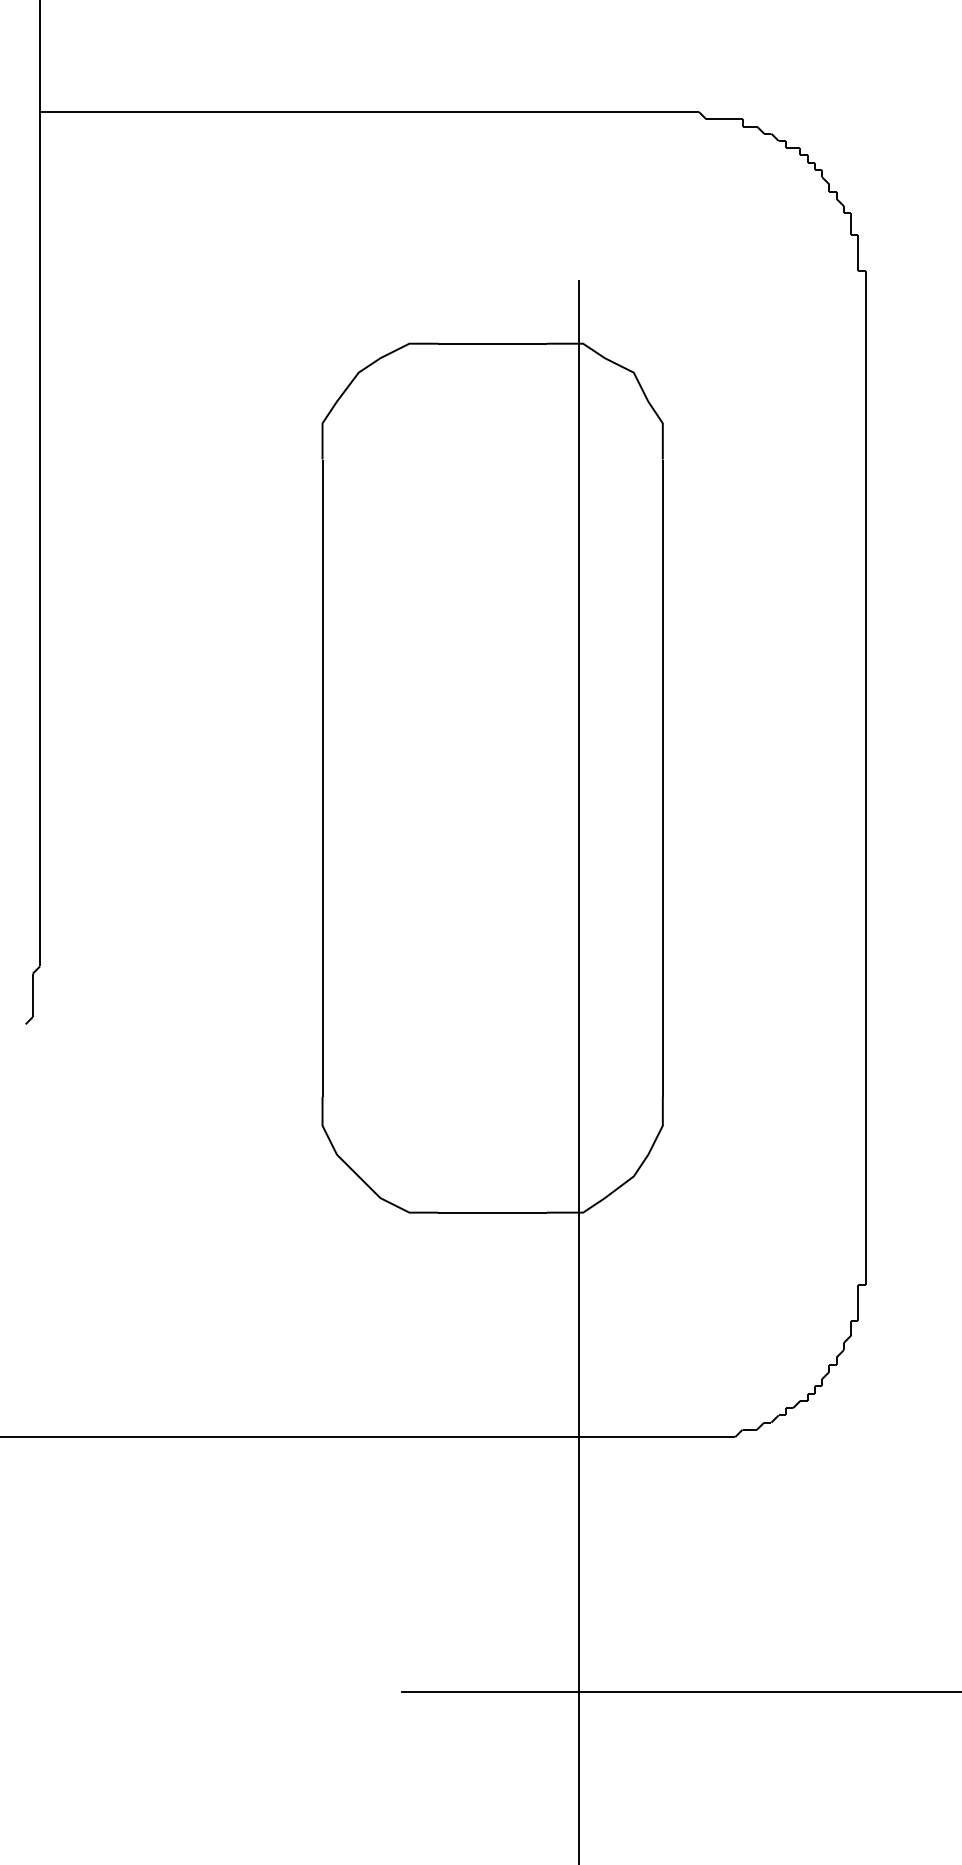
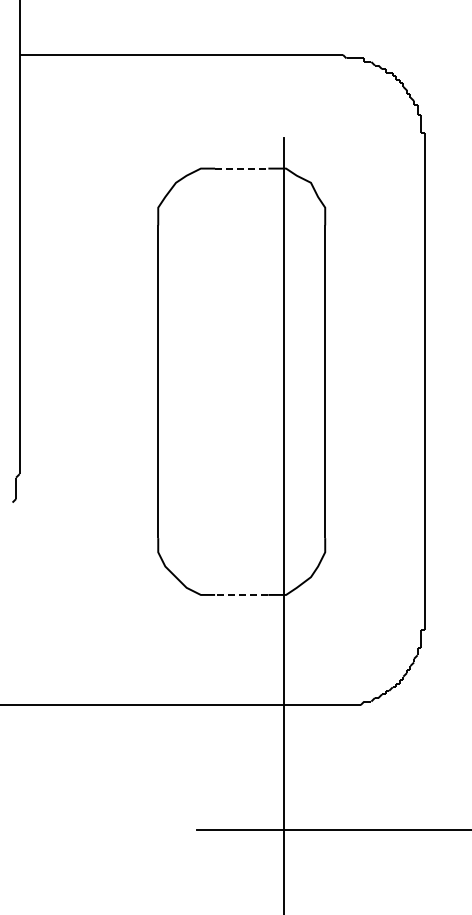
line: (492, 343) -> (241, 168), solid -> dashed
line: (492, 1211) -> (241, 594), solid -> dashed

